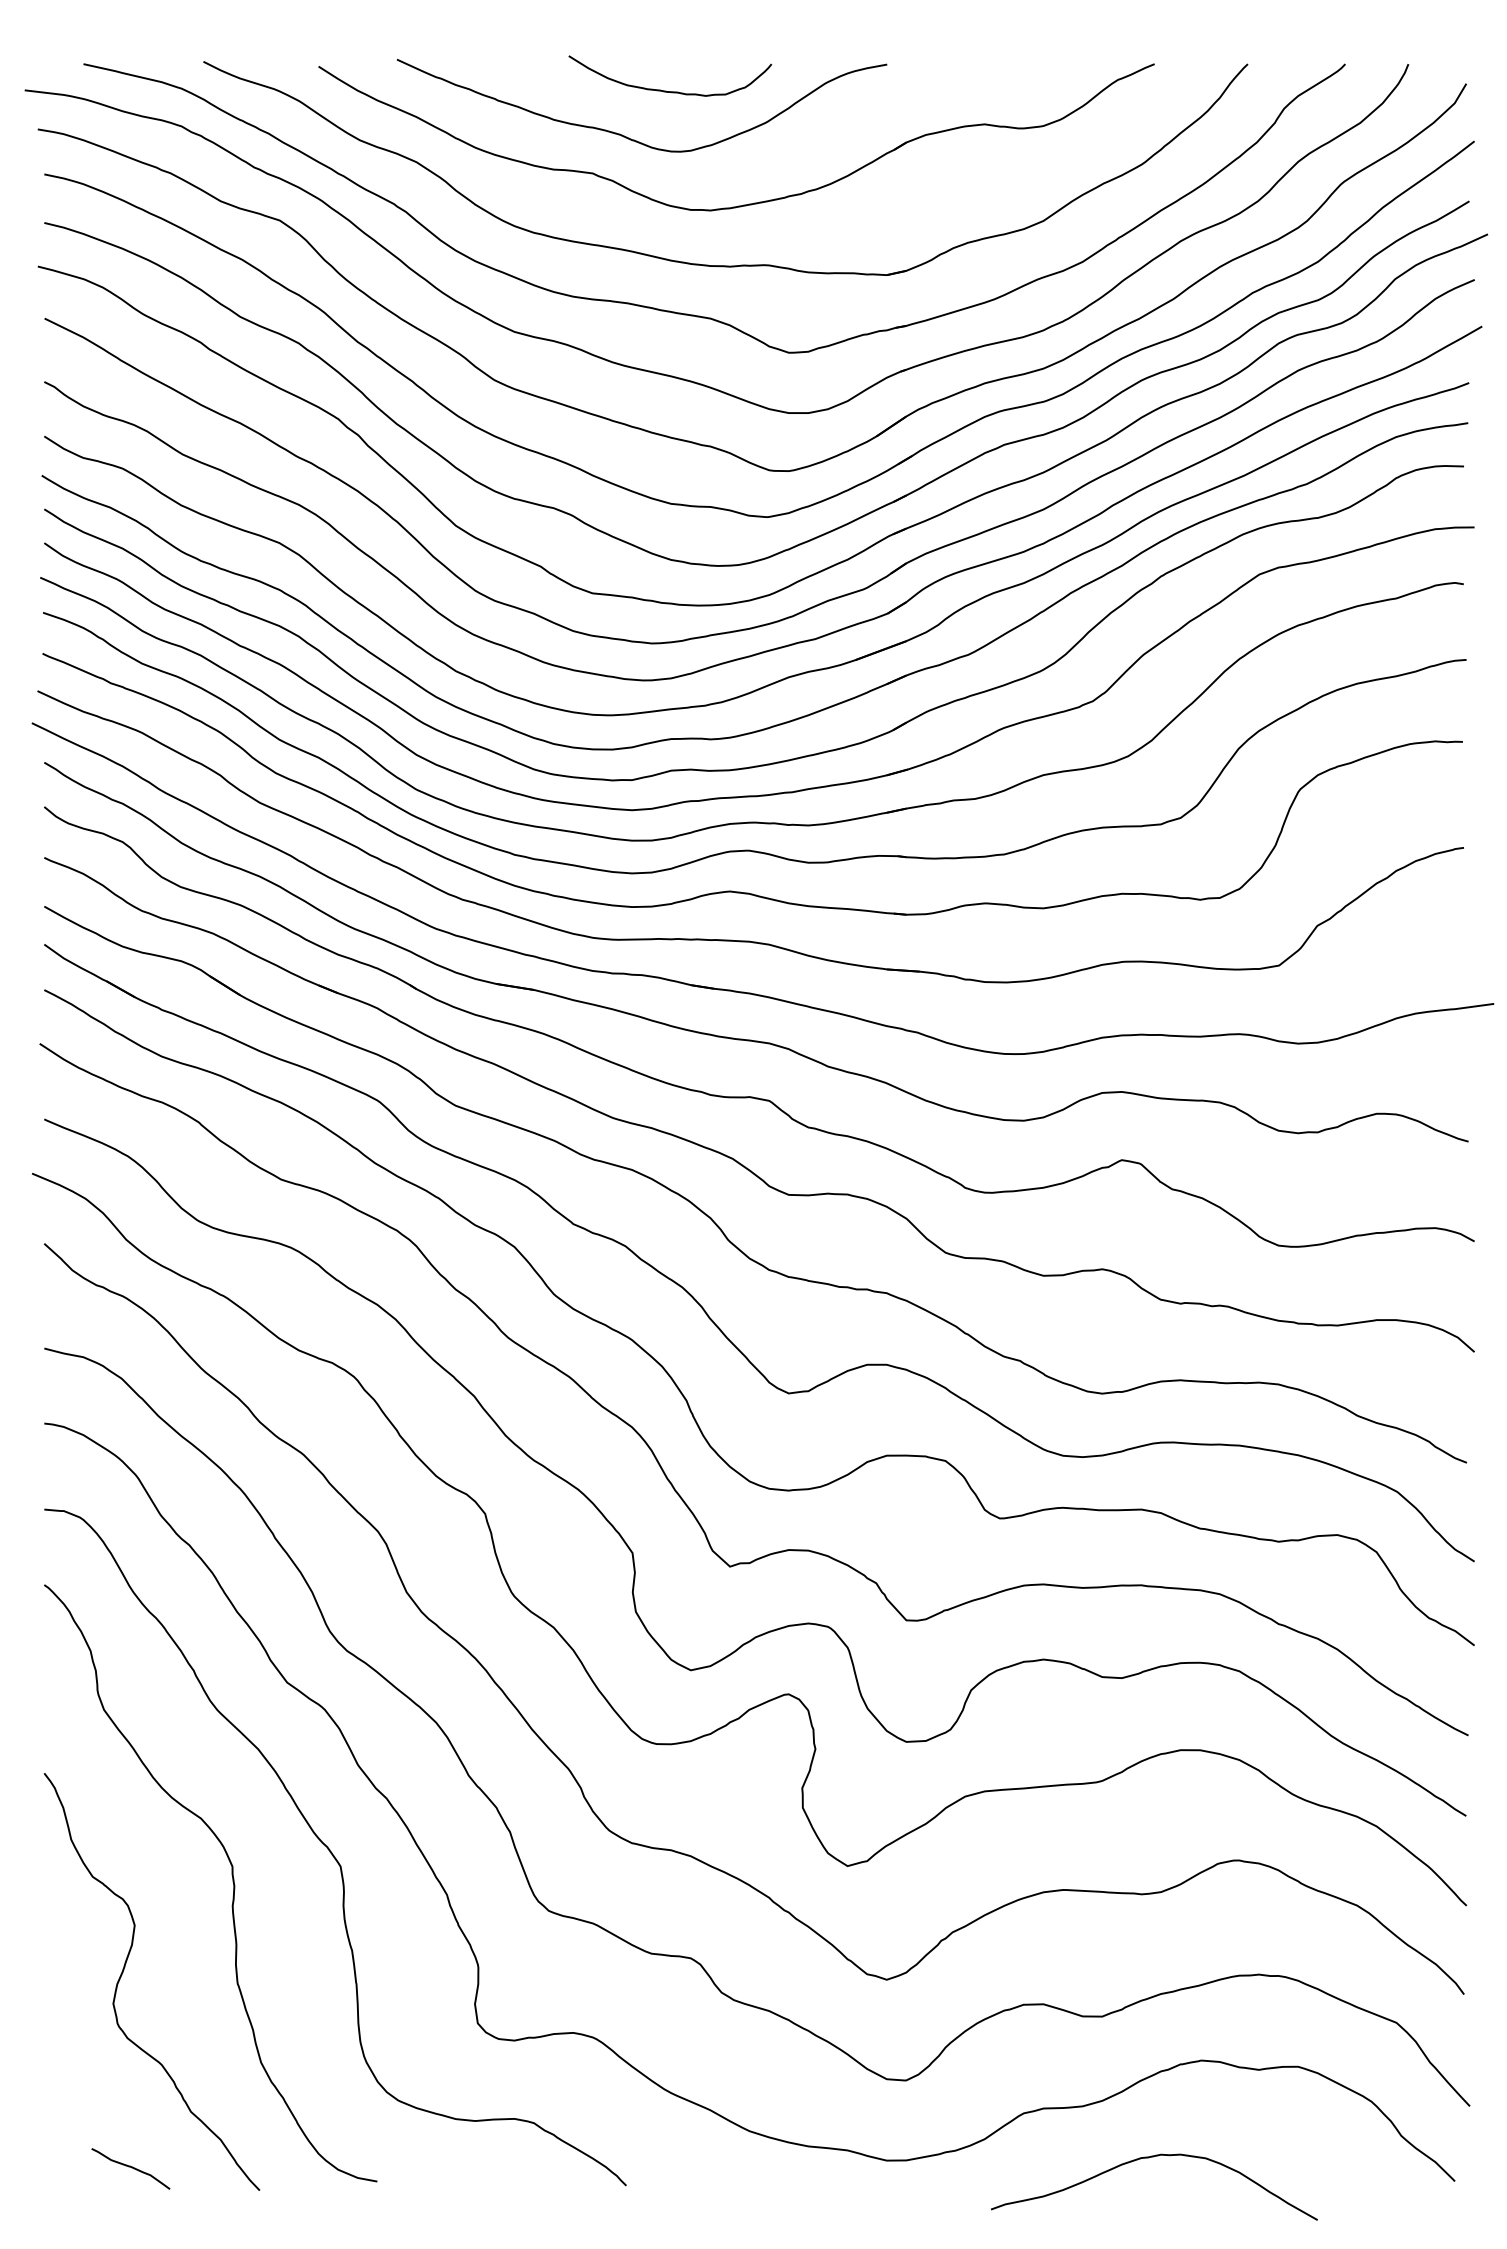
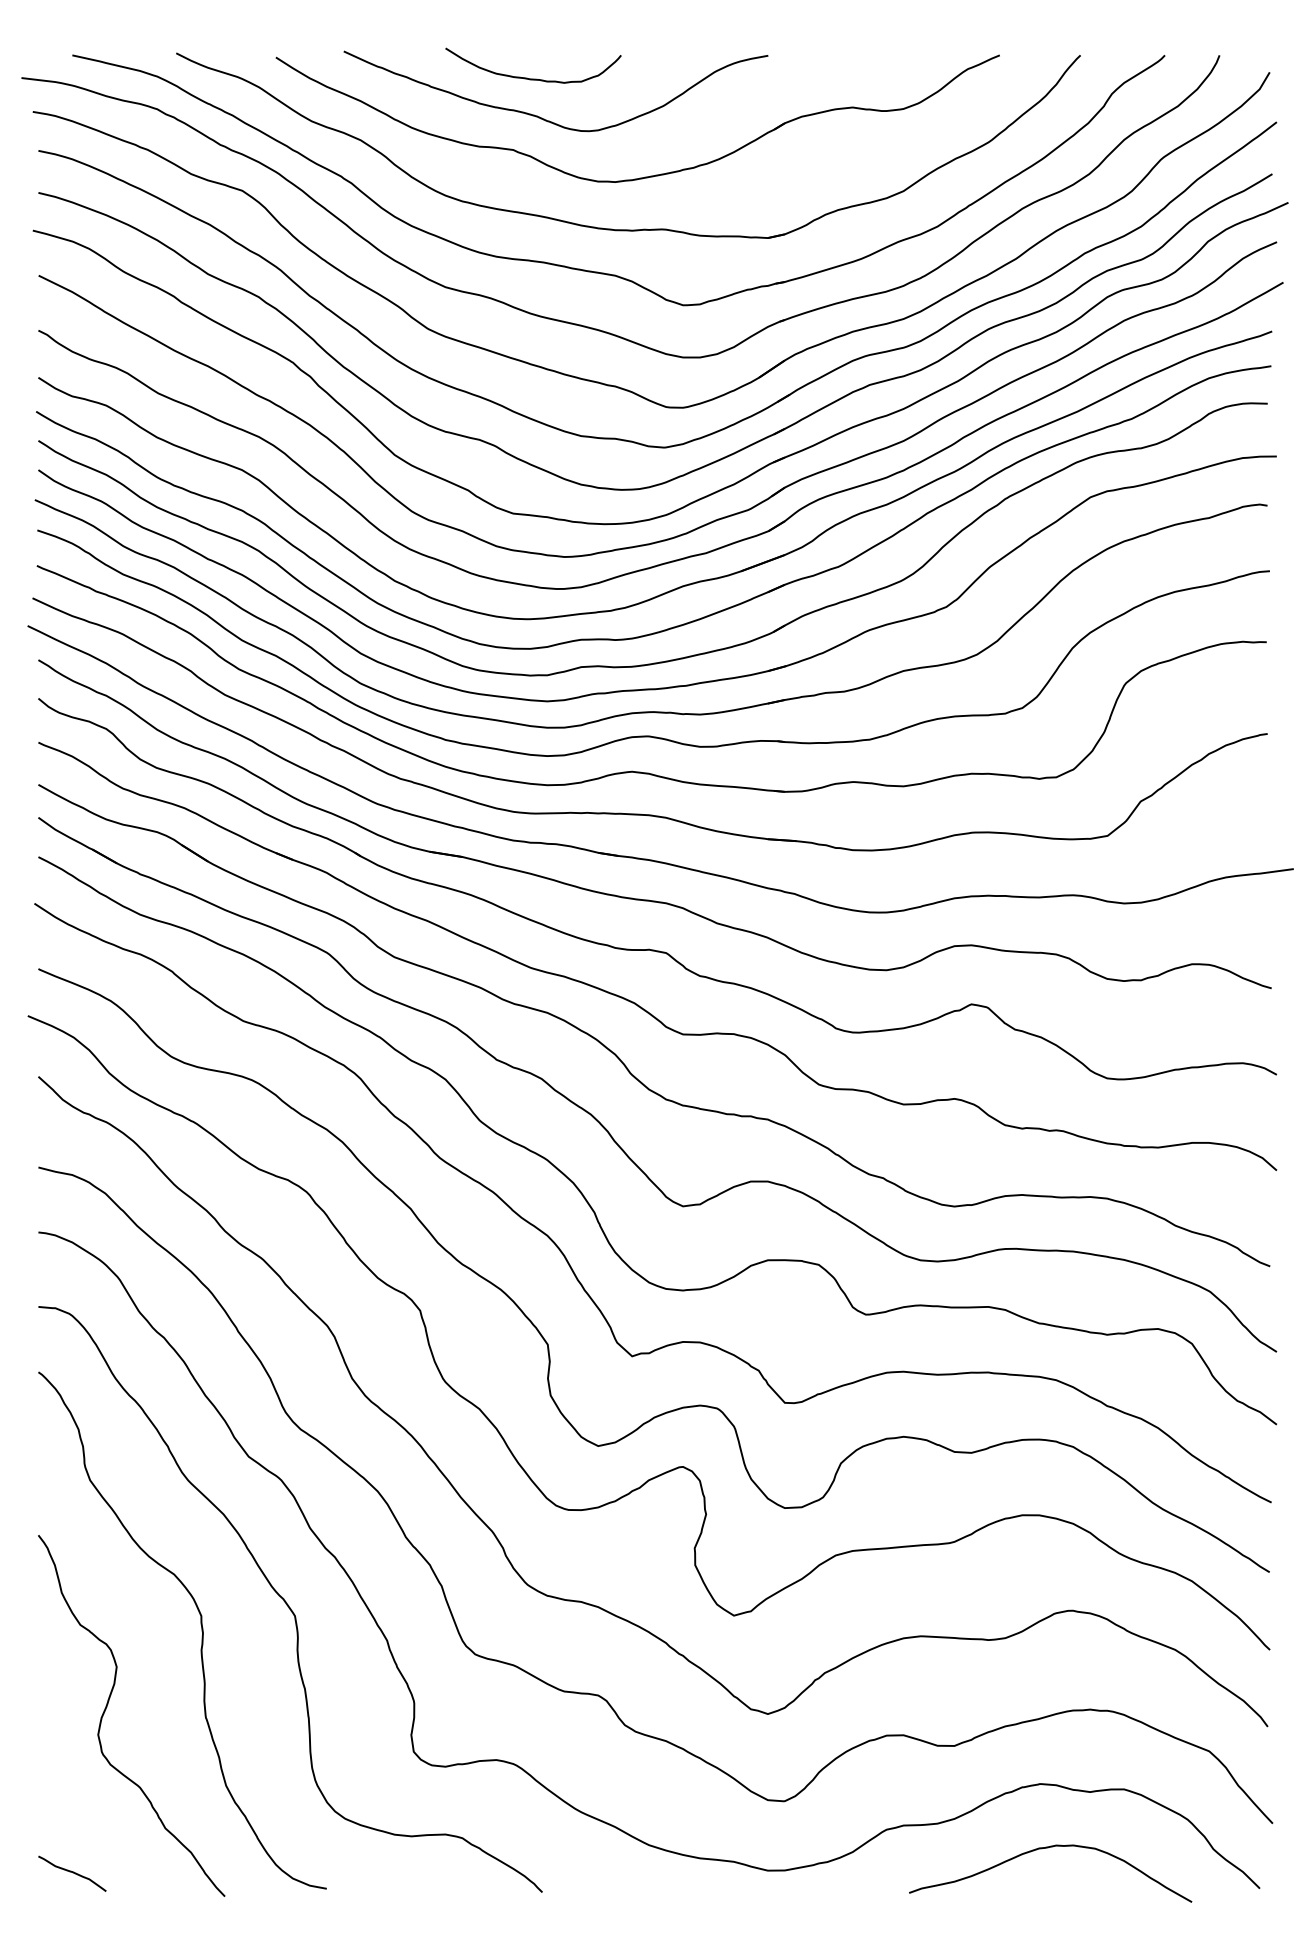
curve: (670, 90) -> (533, 78), moved
curve: (1151, 2158) -> (1048, 1848), moved
curve: (131, 2168) -> (72, 1873), moved

